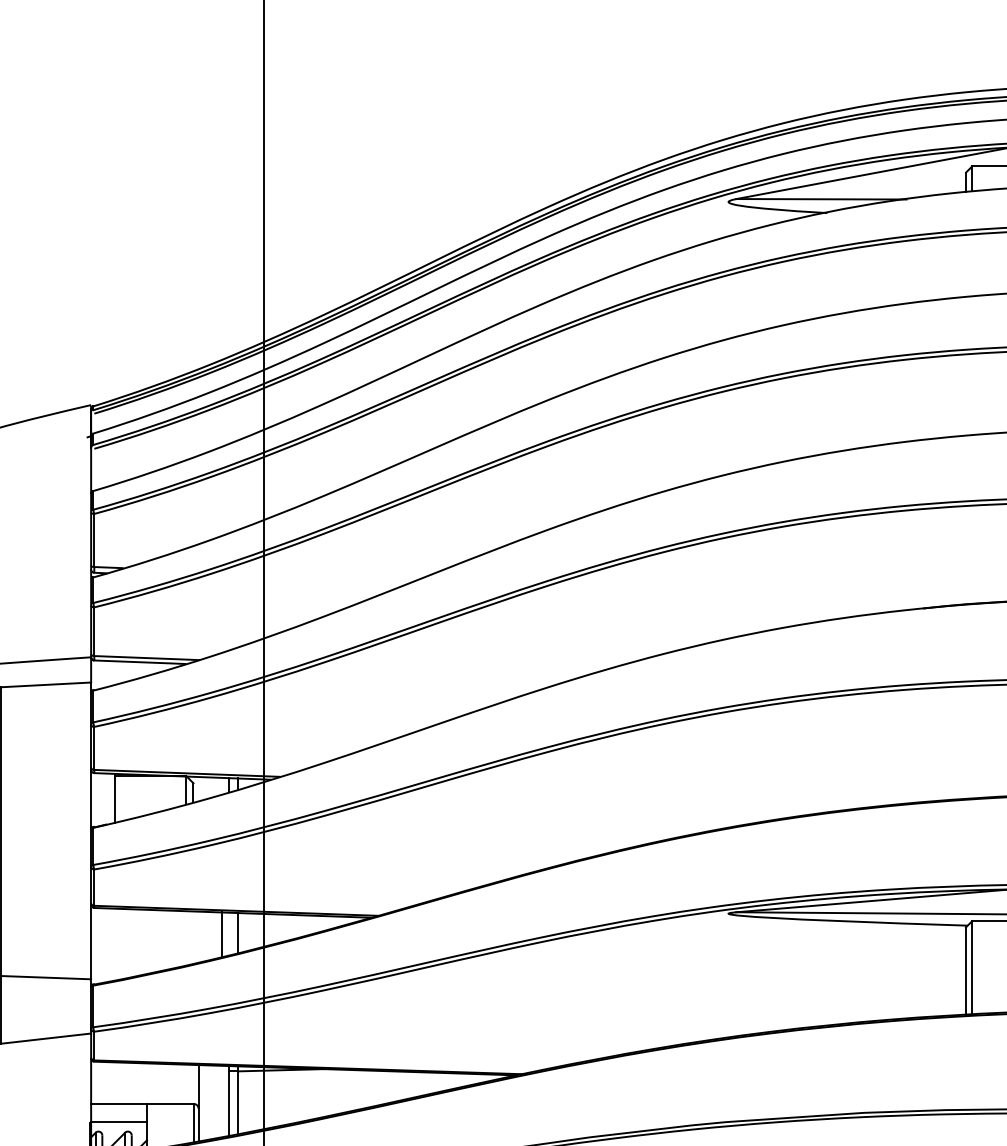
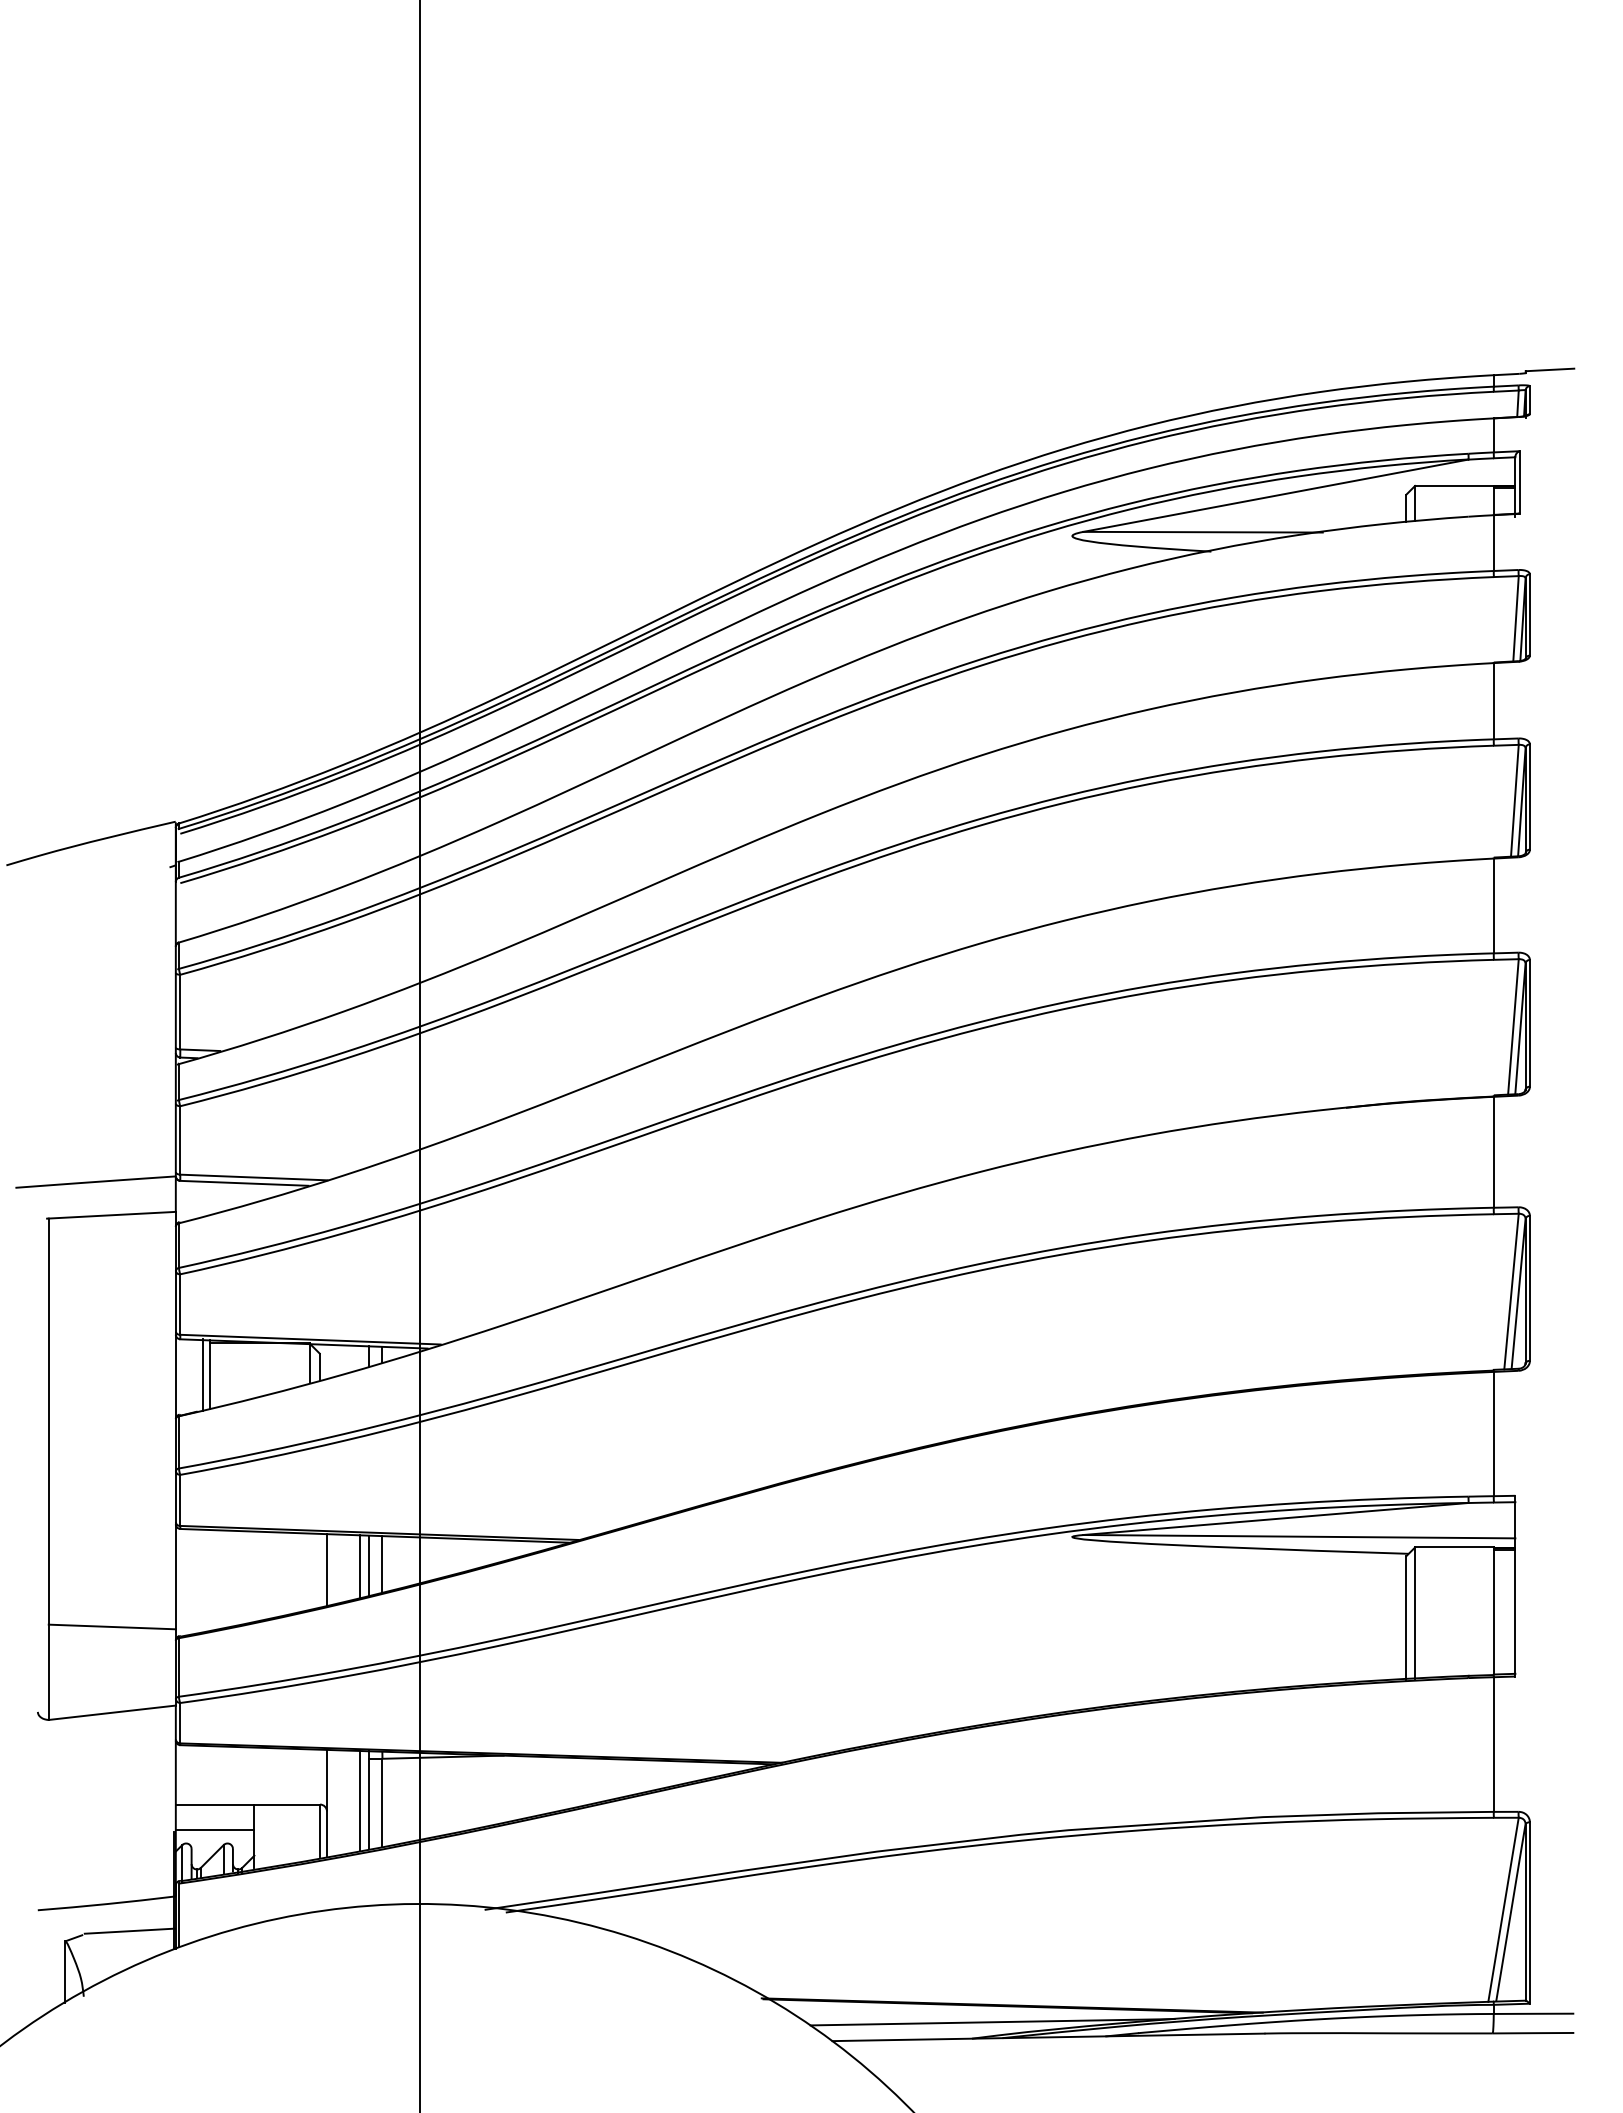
line: (110, 798) -> (202, 1374), added
line: (228, 933) -> (369, 1565), added
line: (198, 936) -> (326, 1569), added
line: (221, 1101) -> (359, 1800), added

